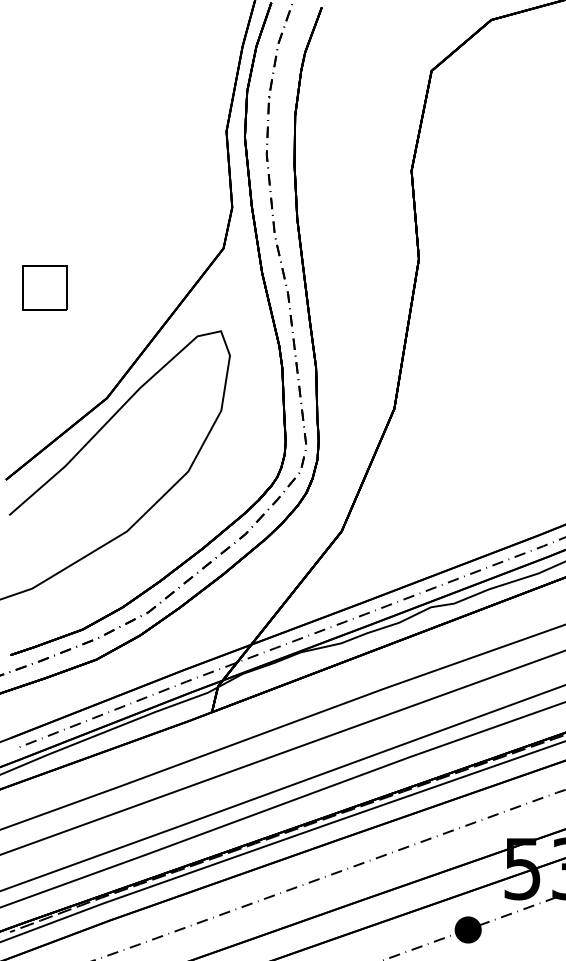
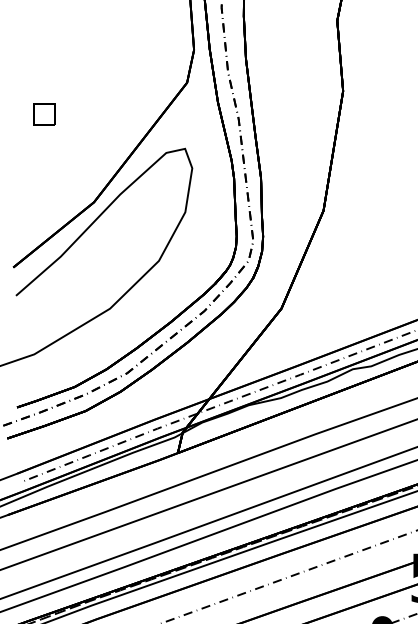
part: (44, 287) -> (44, 113), size x0.6

